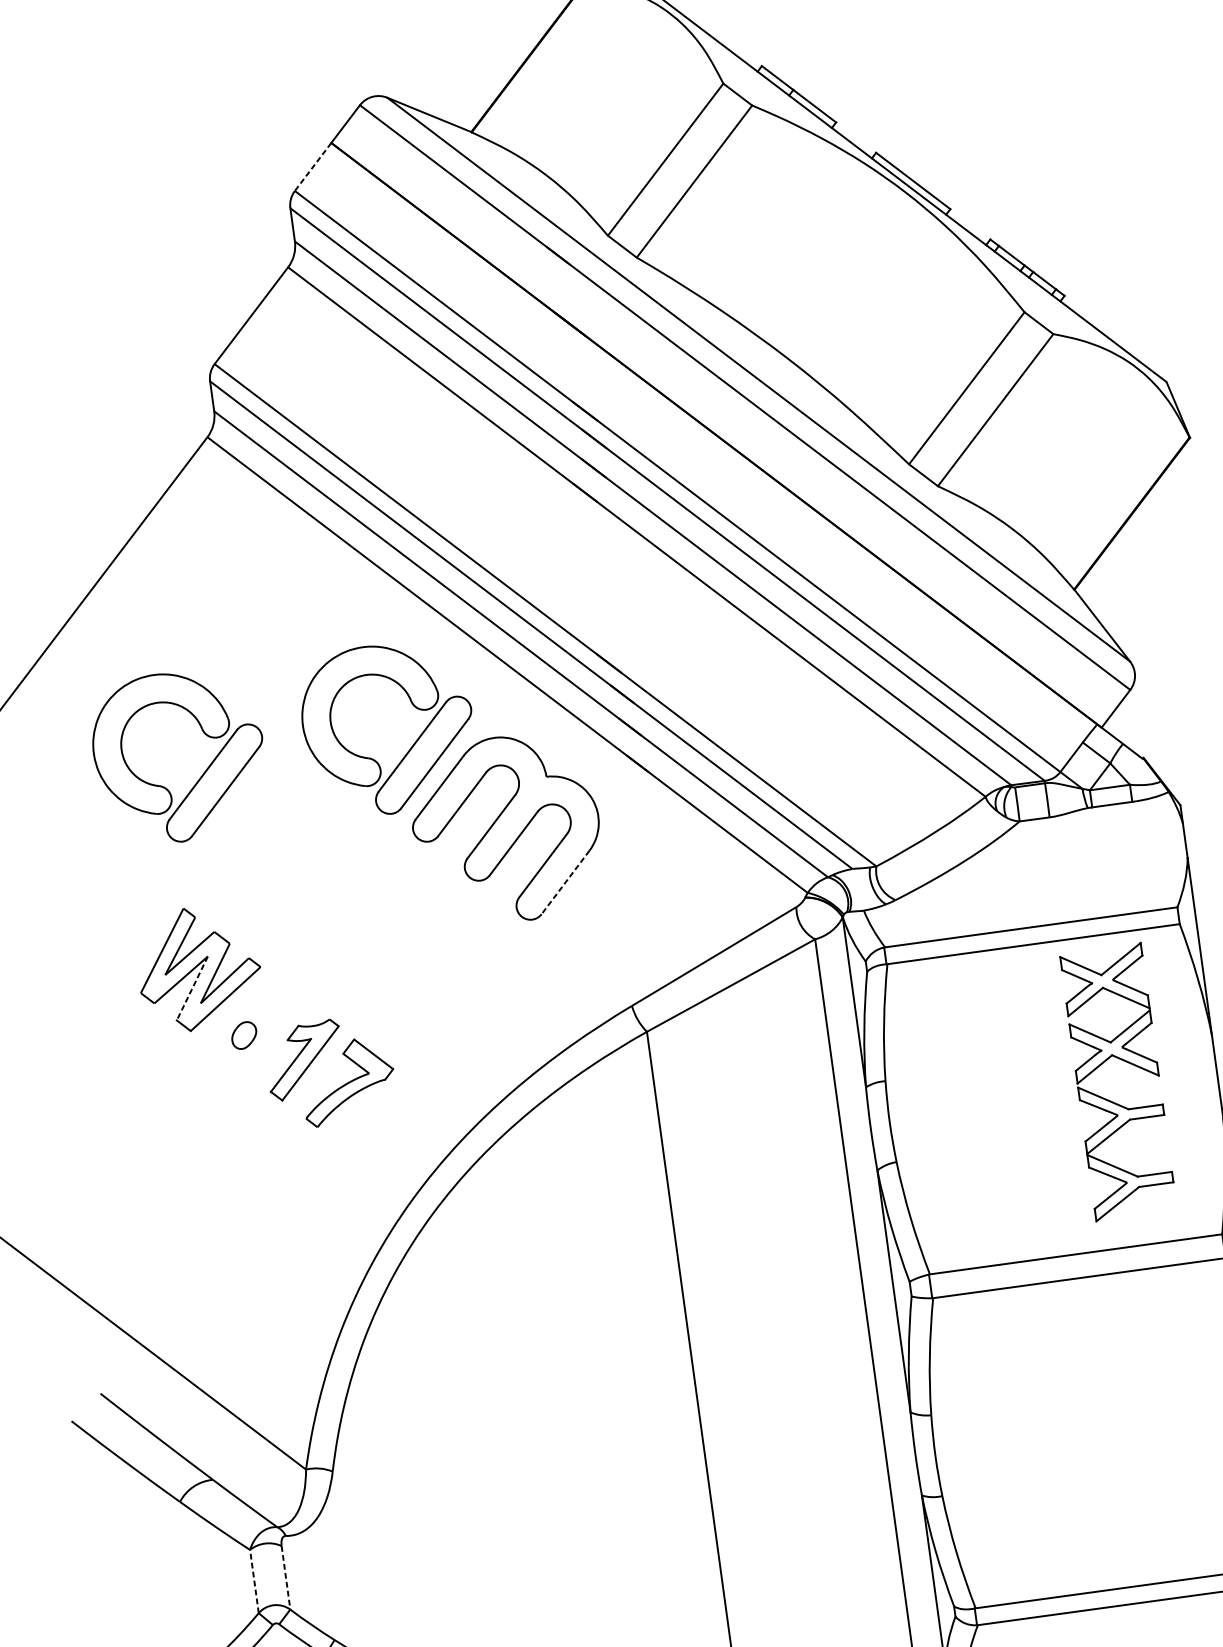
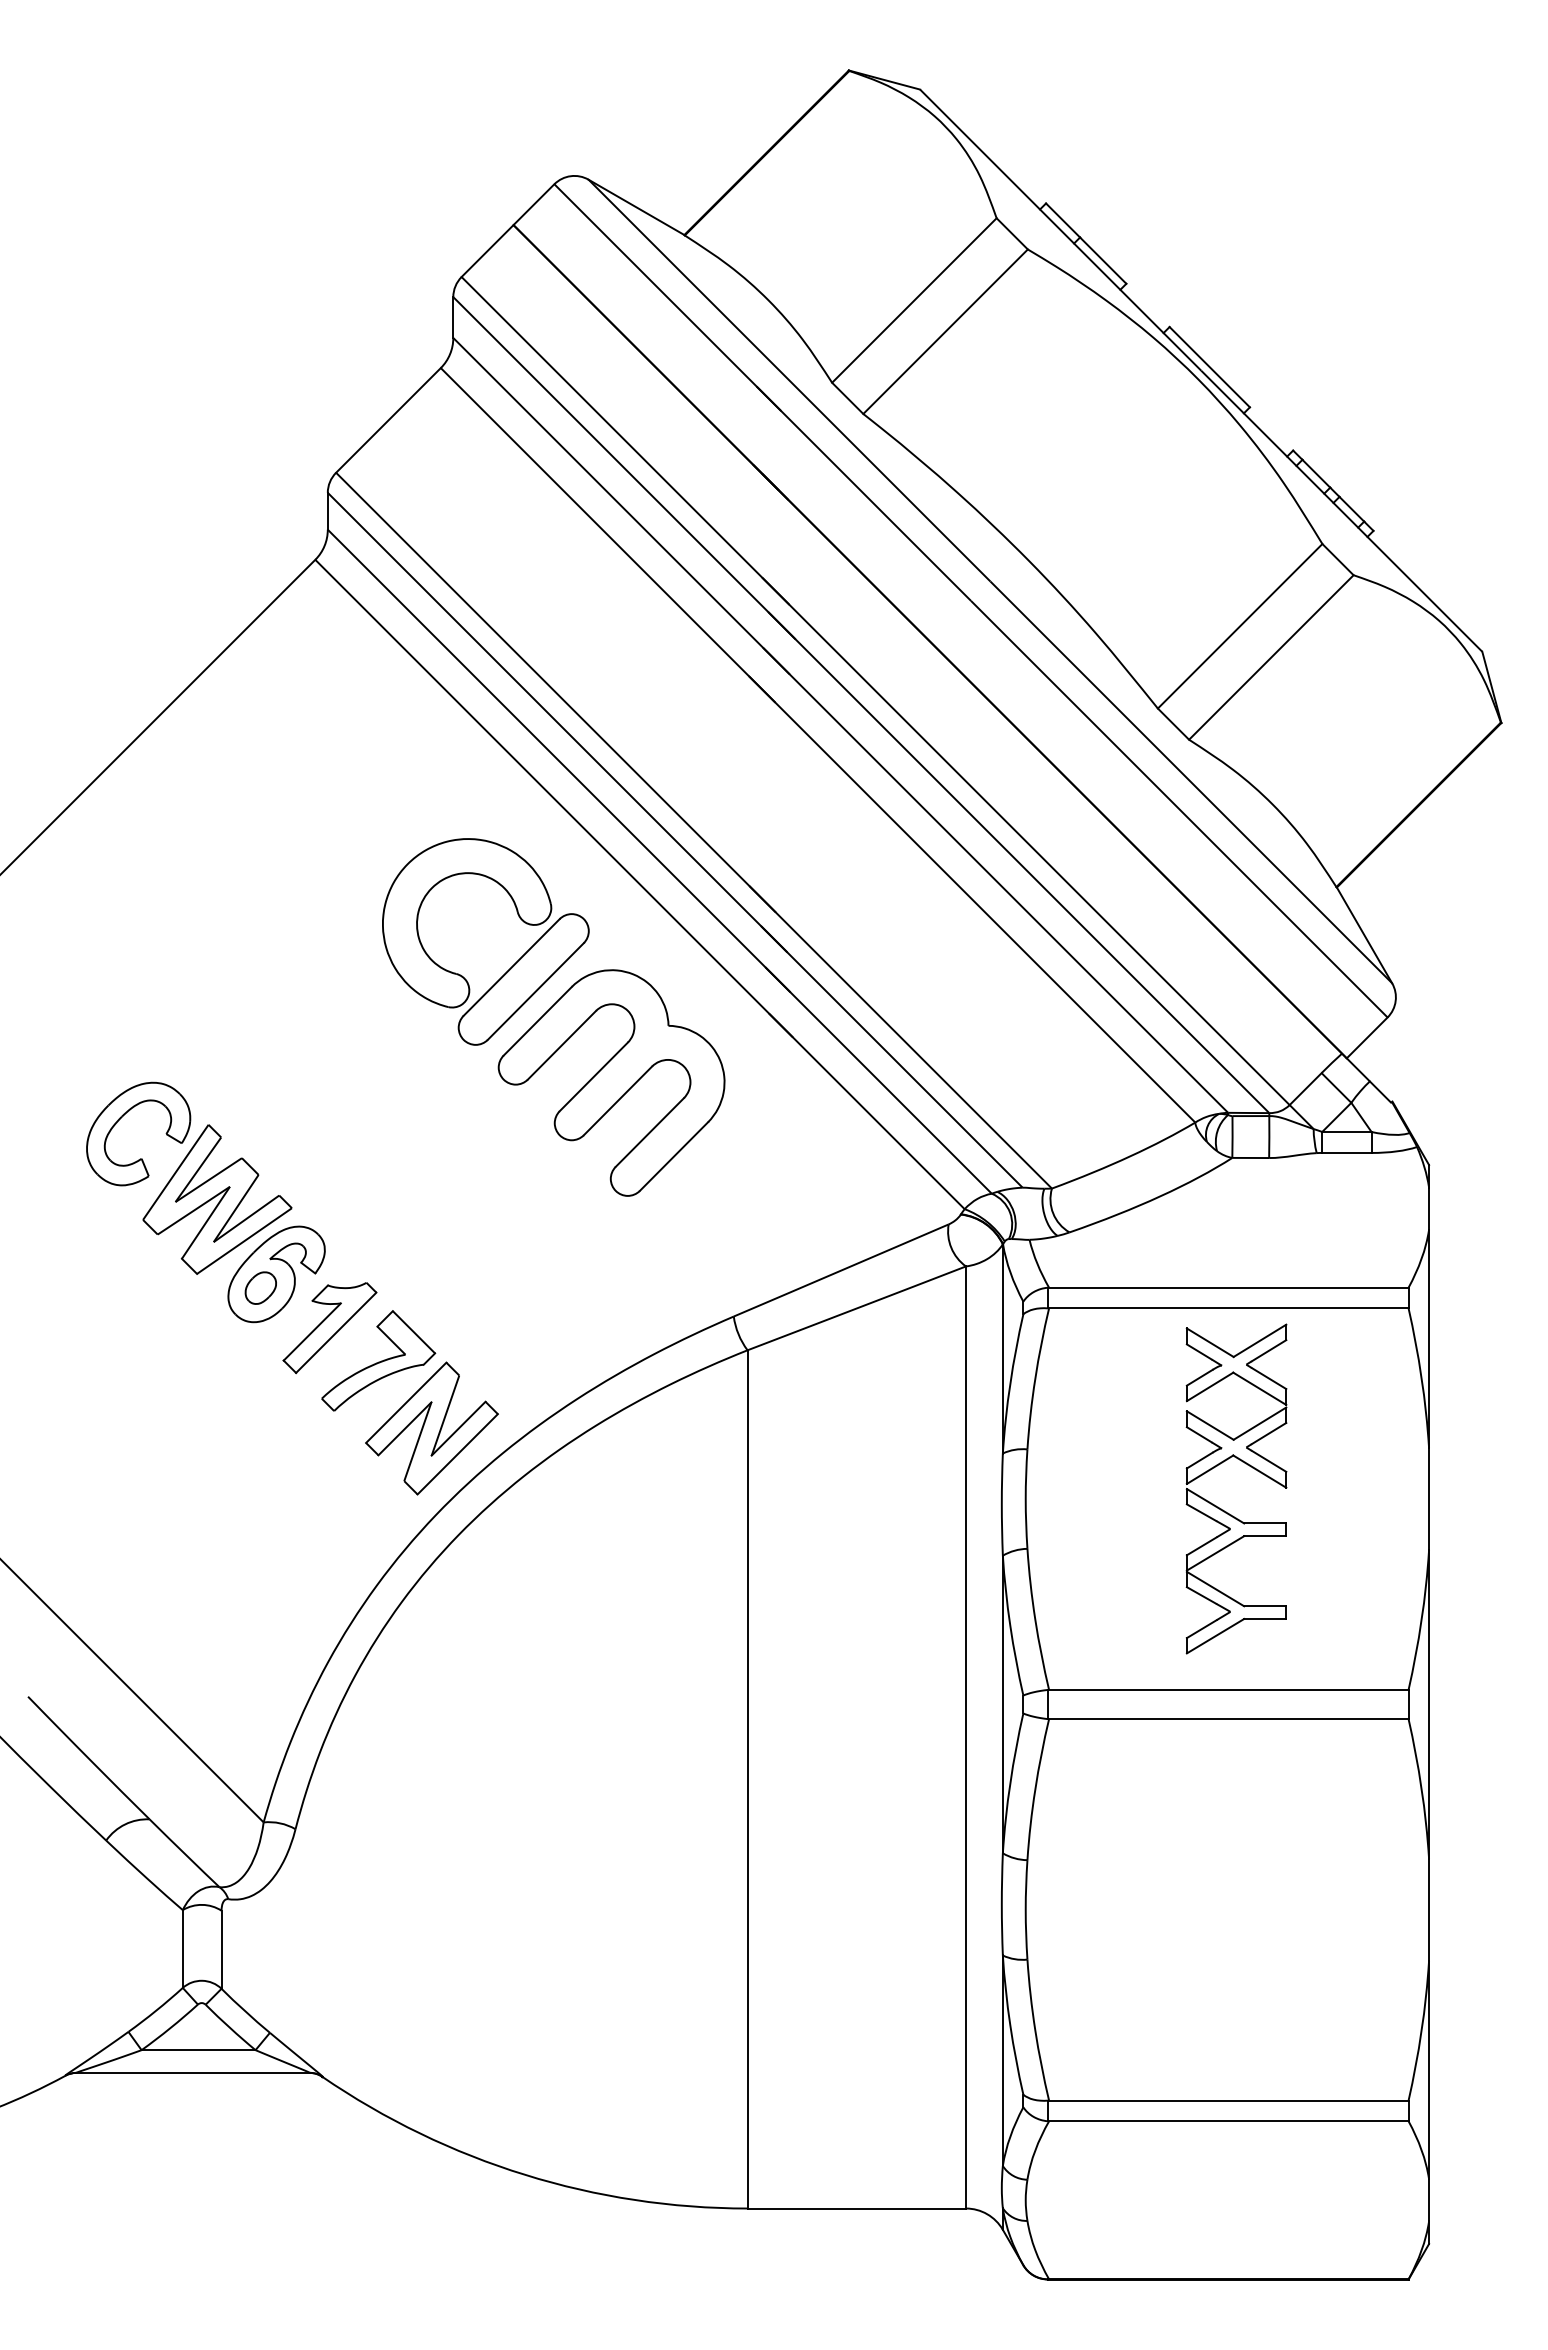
line: (313, 167) -> (487, 251), dashed -> solid
part: (203, 773) -> (254, 965), removed
line: (565, 882) -> (673, 1156), dashed -> solid
part: (112, 912) -> (122, 1117), added
line: (192, 988) -> (206, 1222), dashed -> solid
part: (255, 1022) -> (276, 1274), added
part: (1110, 1100) -> (1223, 1509), moved
part: (398, 1130) -> (431, 1428), added
line: (286, 1578) -> (221, 1950), dashed -> solid
line: (254, 1581) -> (182, 1949), dashed -> solid

